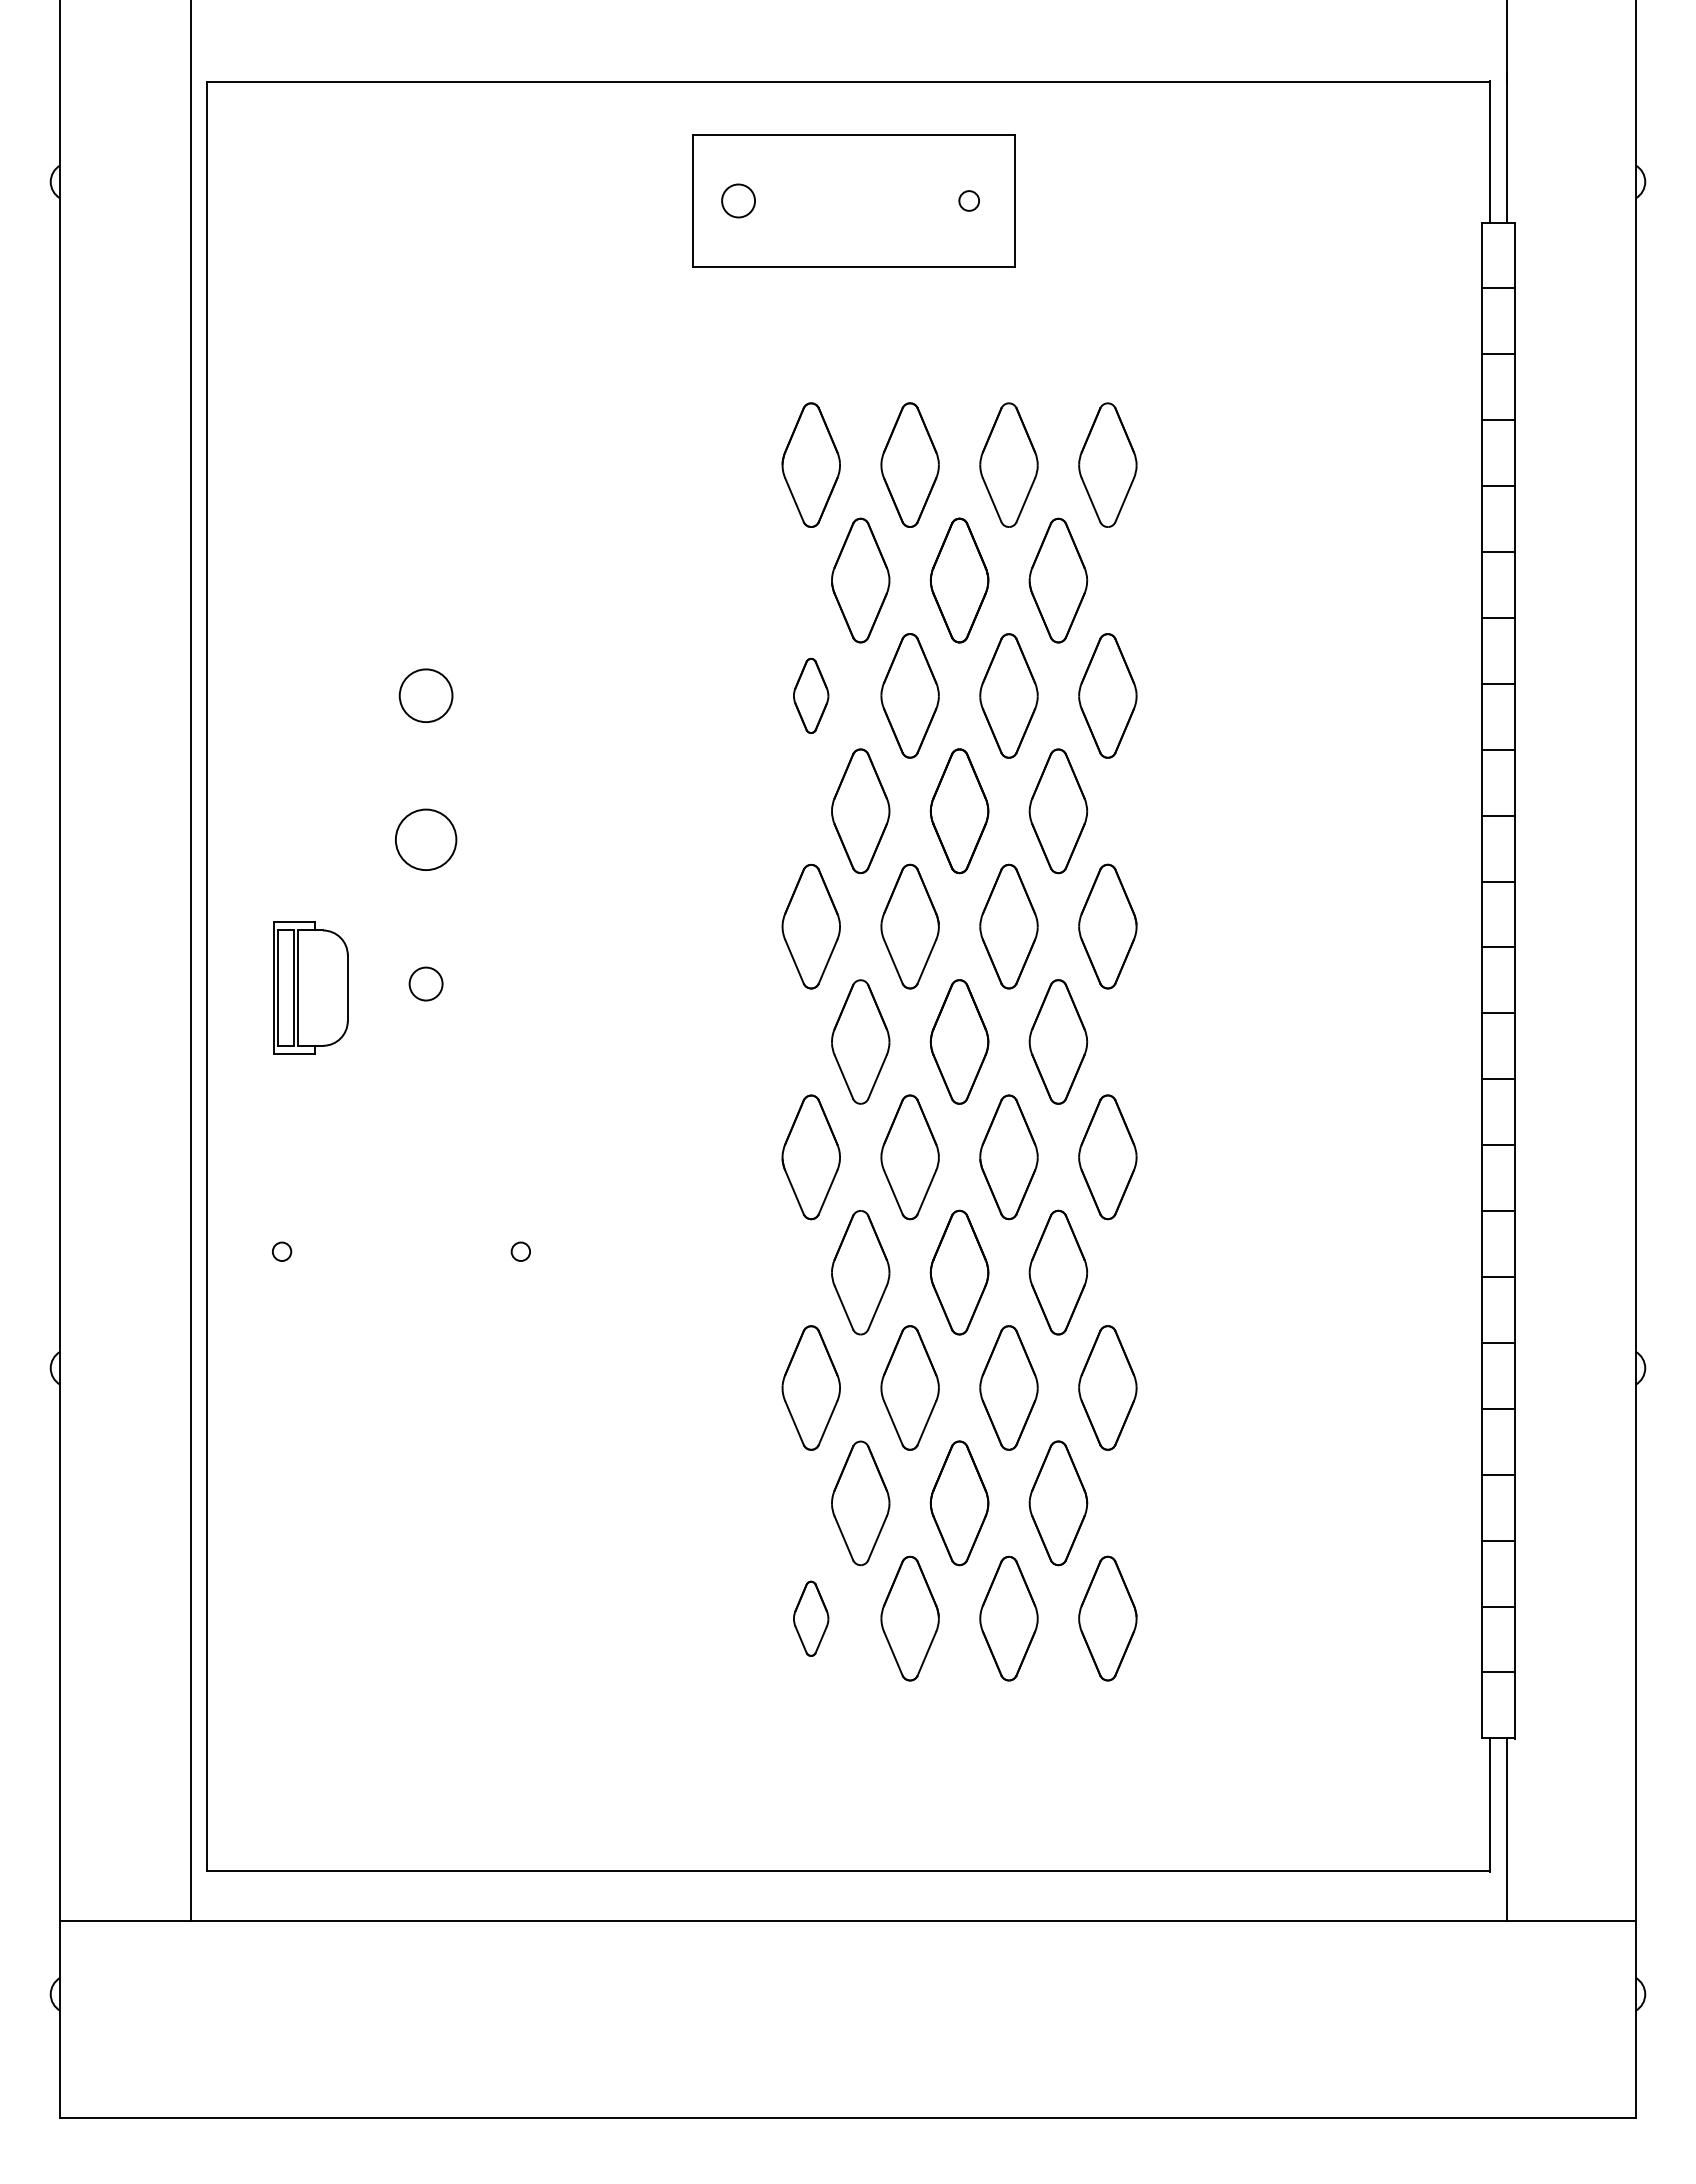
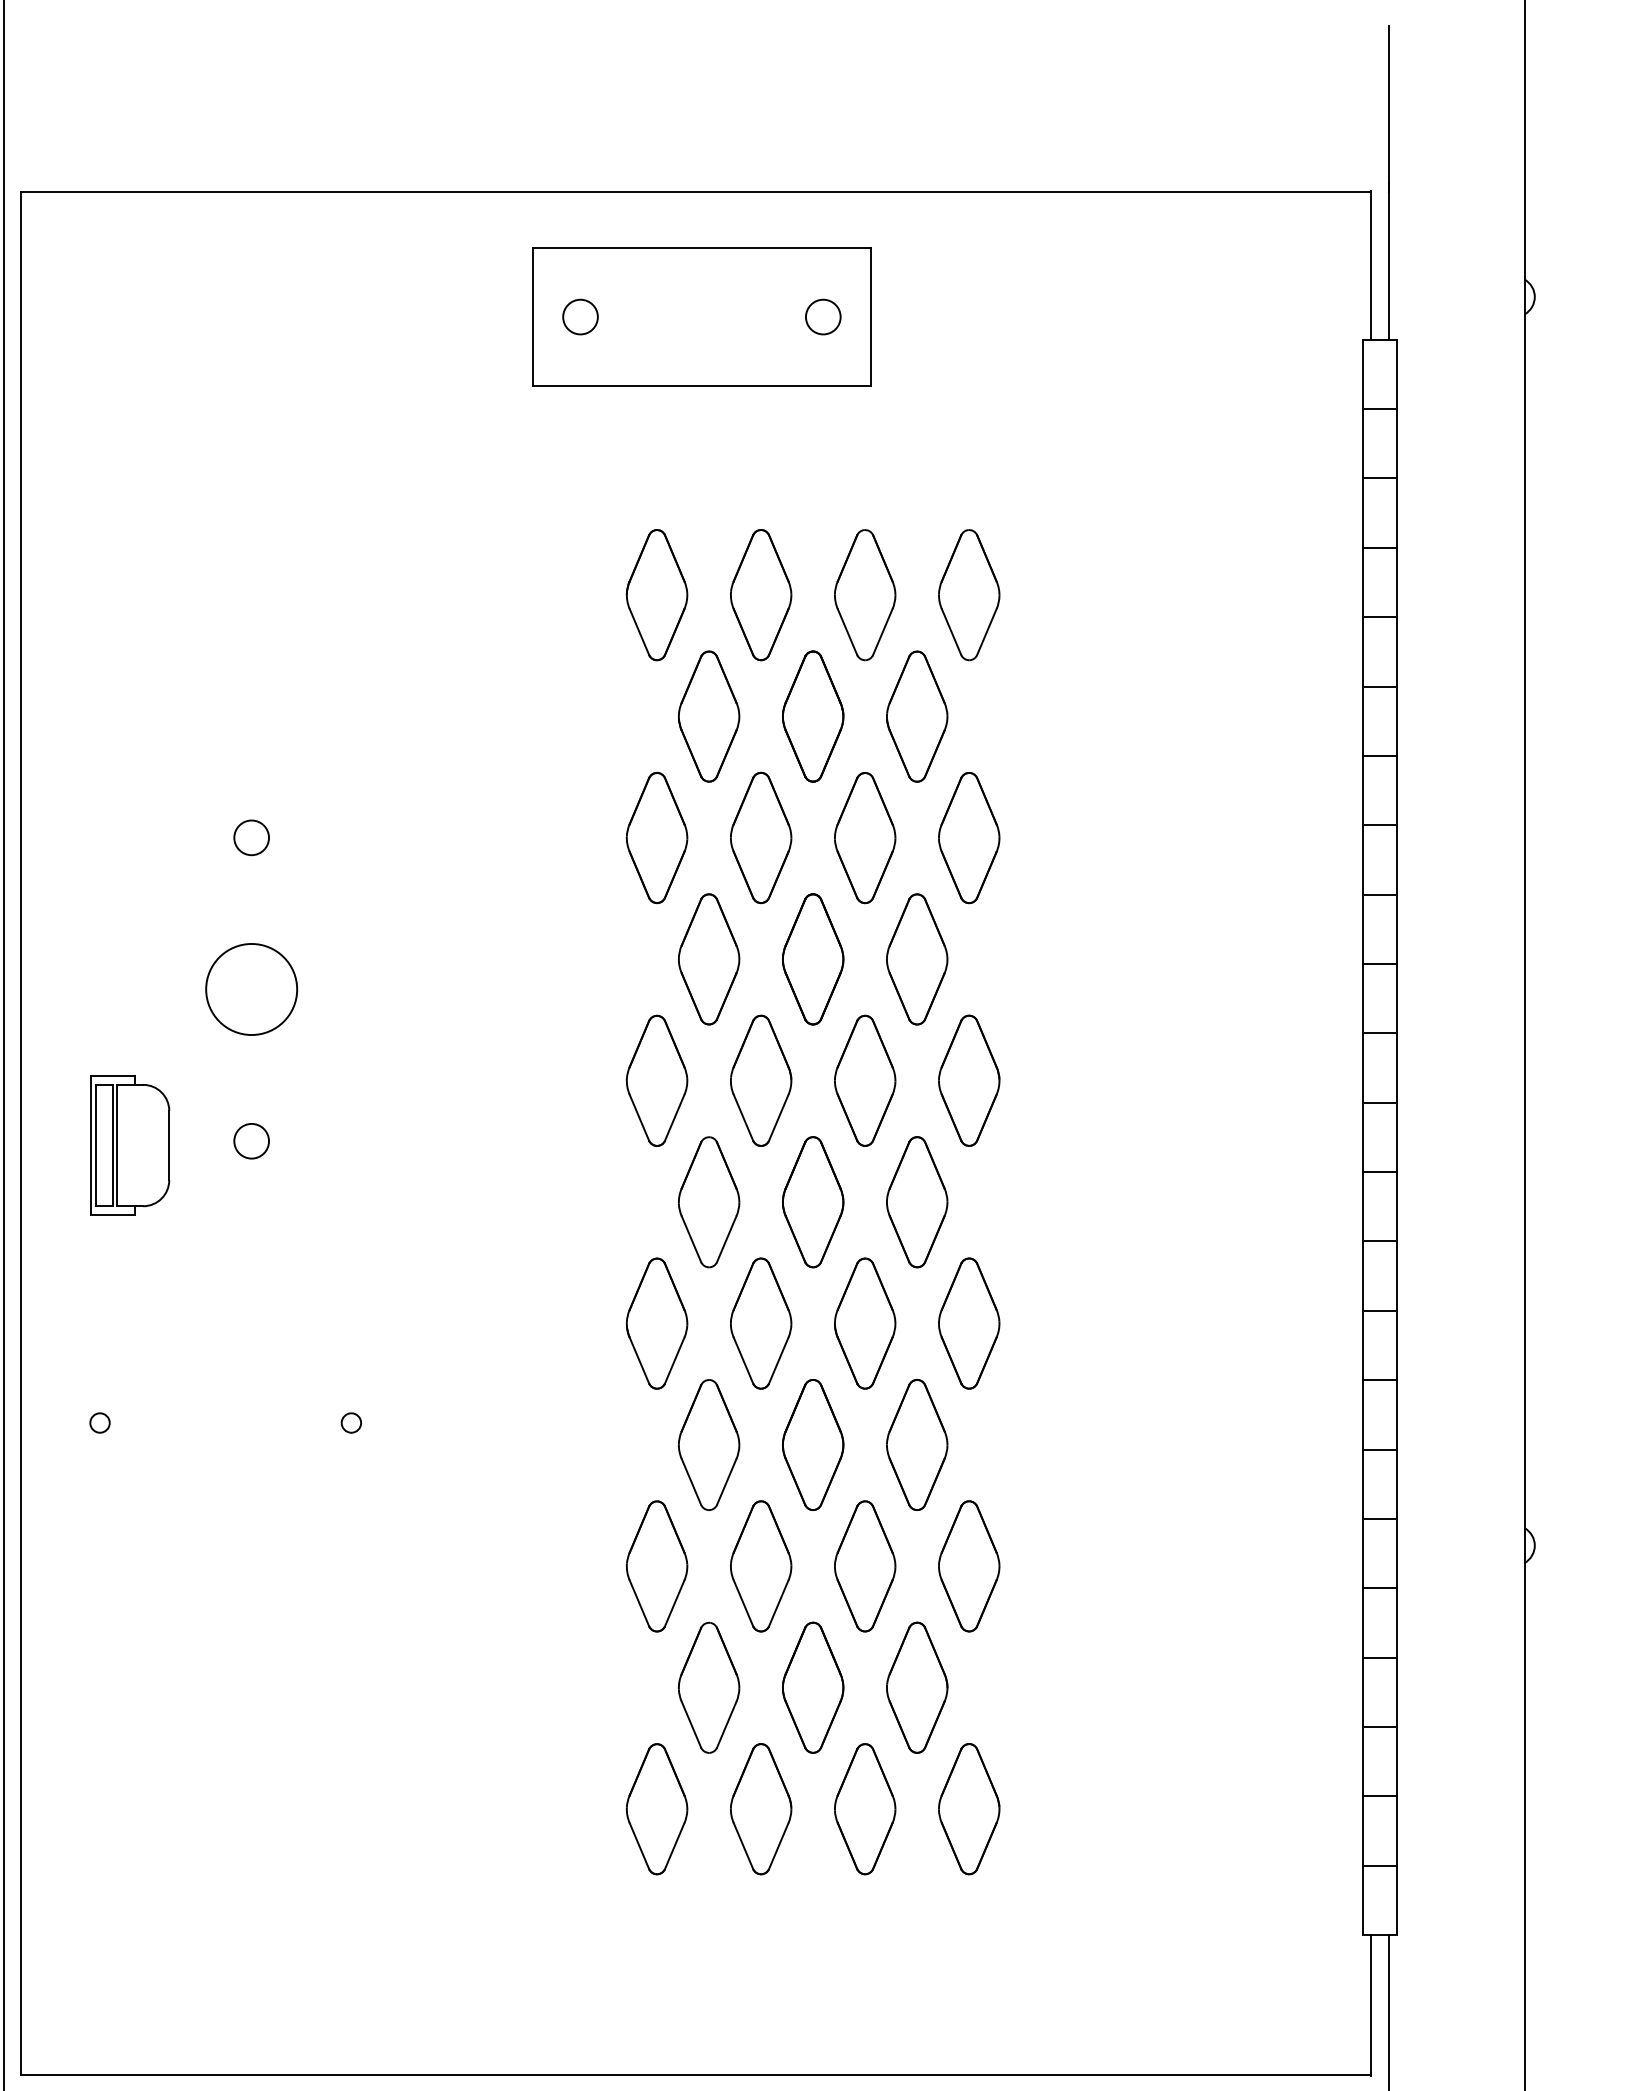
circle: (968, 200) -> (822, 316), size x1.67
circle: (425, 695) -> (251, 837), size x0.62
part: (810, 695) -> (656, 837), size x1.67
circle: (425, 839) -> (251, 989), size x1.43
part: (810, 1618) -> (656, 1809), size x1.67

